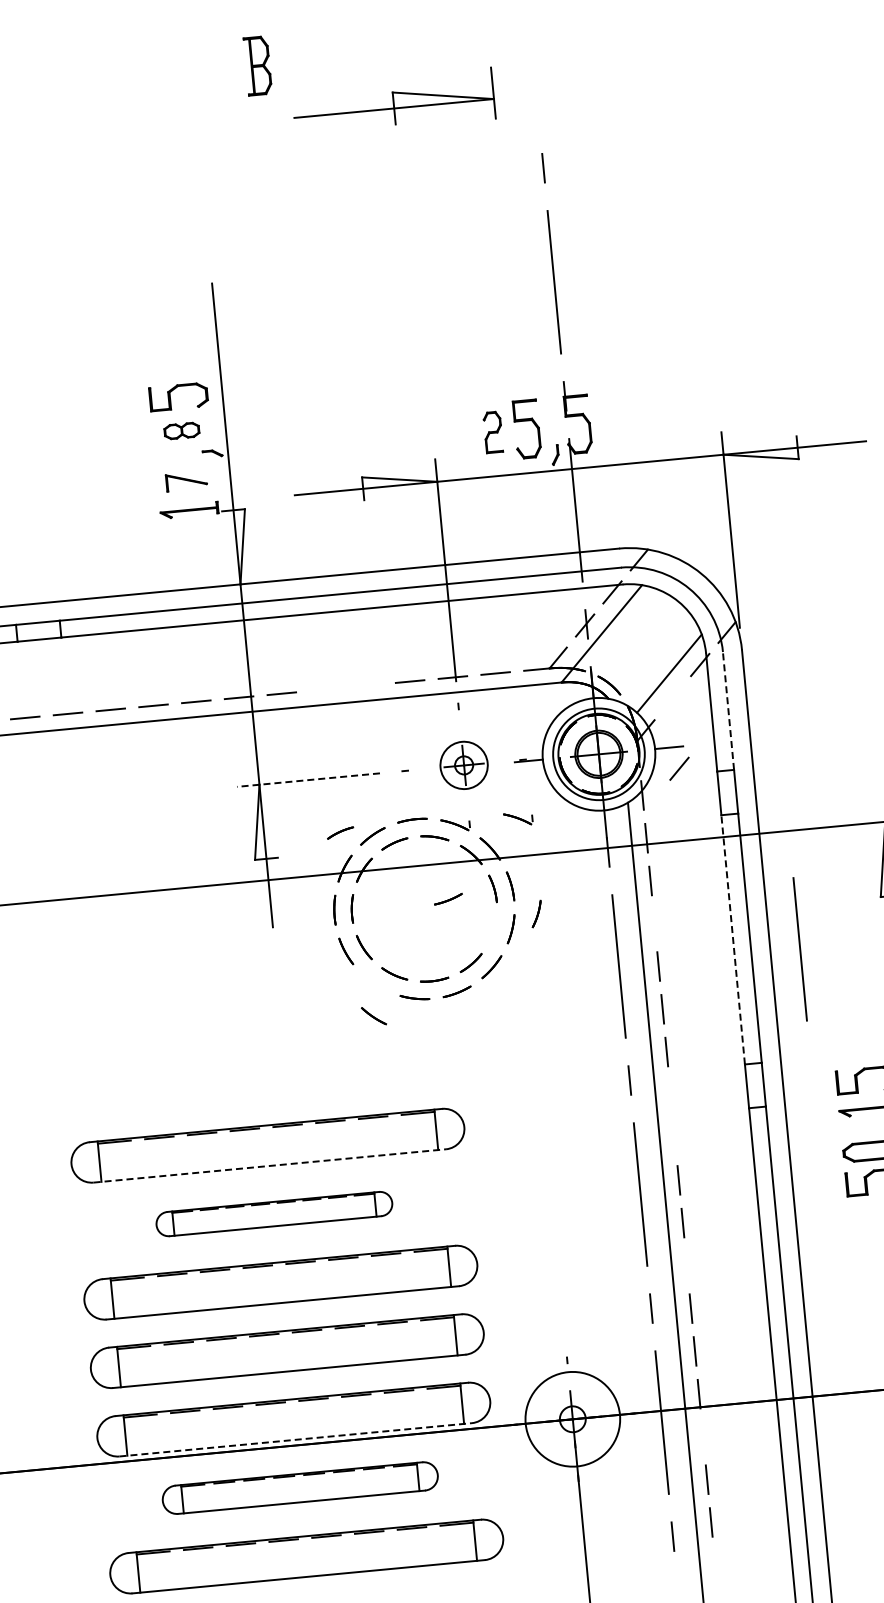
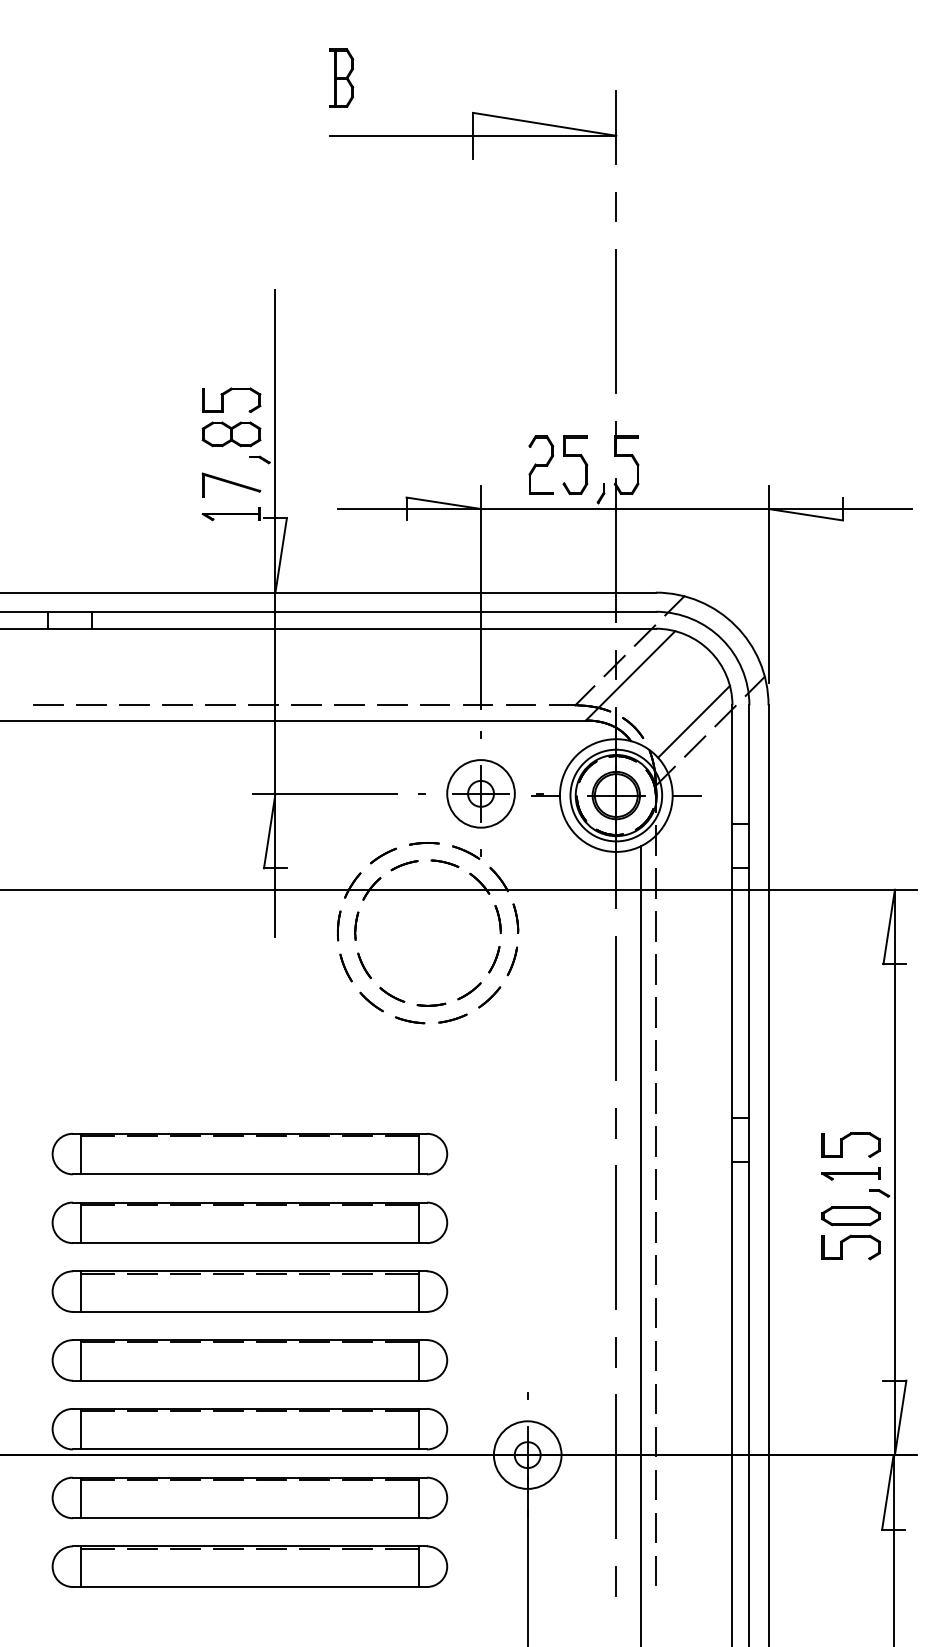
part: (393, 102) -> (473, 127), size x1.43
part: (181, 431) -> (231, 434), size x1.67
part: (493, 431) -> (541, 464), size x1.43
part: (186, 480) -> (231, 484), size x1.43
line: (366, 685) -> (391, 705), added
line: (323, 689) -> (348, 705), added
line: (728, 710) -> (749, 764), dashed -> solid
part: (463, 765) -> (480, 793), size x1.43
line: (679, 768) -> (695, 746), moved
line: (308, 779) -> (324, 793), dashed -> solid
part: (517, 819) -> (529, 852), removed
part: (340, 832) -> (351, 849), removed
part: (448, 899) -> (452, 925), removed
line: (536, 913) -> (494, 959), moved
line: (654, 923) -> (655, 969), added
line: (733, 939) -> (732, 992), dashed -> solid
line: (799, 949) -> (797, 1008), removed
line: (373, 1015) -> (371, 1001), moved
line: (670, 1094) -> (655, 1140), added
line: (674, 1136) -> (655, 1183), added
line: (270, 1166) -> (250, 1174), dashed -> solid
part: (273, 1213) -> (249, 1222), size x1.67
line: (686, 1265) -> (655, 1312), added
circle: (572, 1418) -> (527, 1454), size x0.71
line: (702, 1436) -> (655, 1484), added
line: (296, 1439) -> (250, 1449), dashed -> solid
part: (299, 1487) -> (249, 1497), size x1.43

